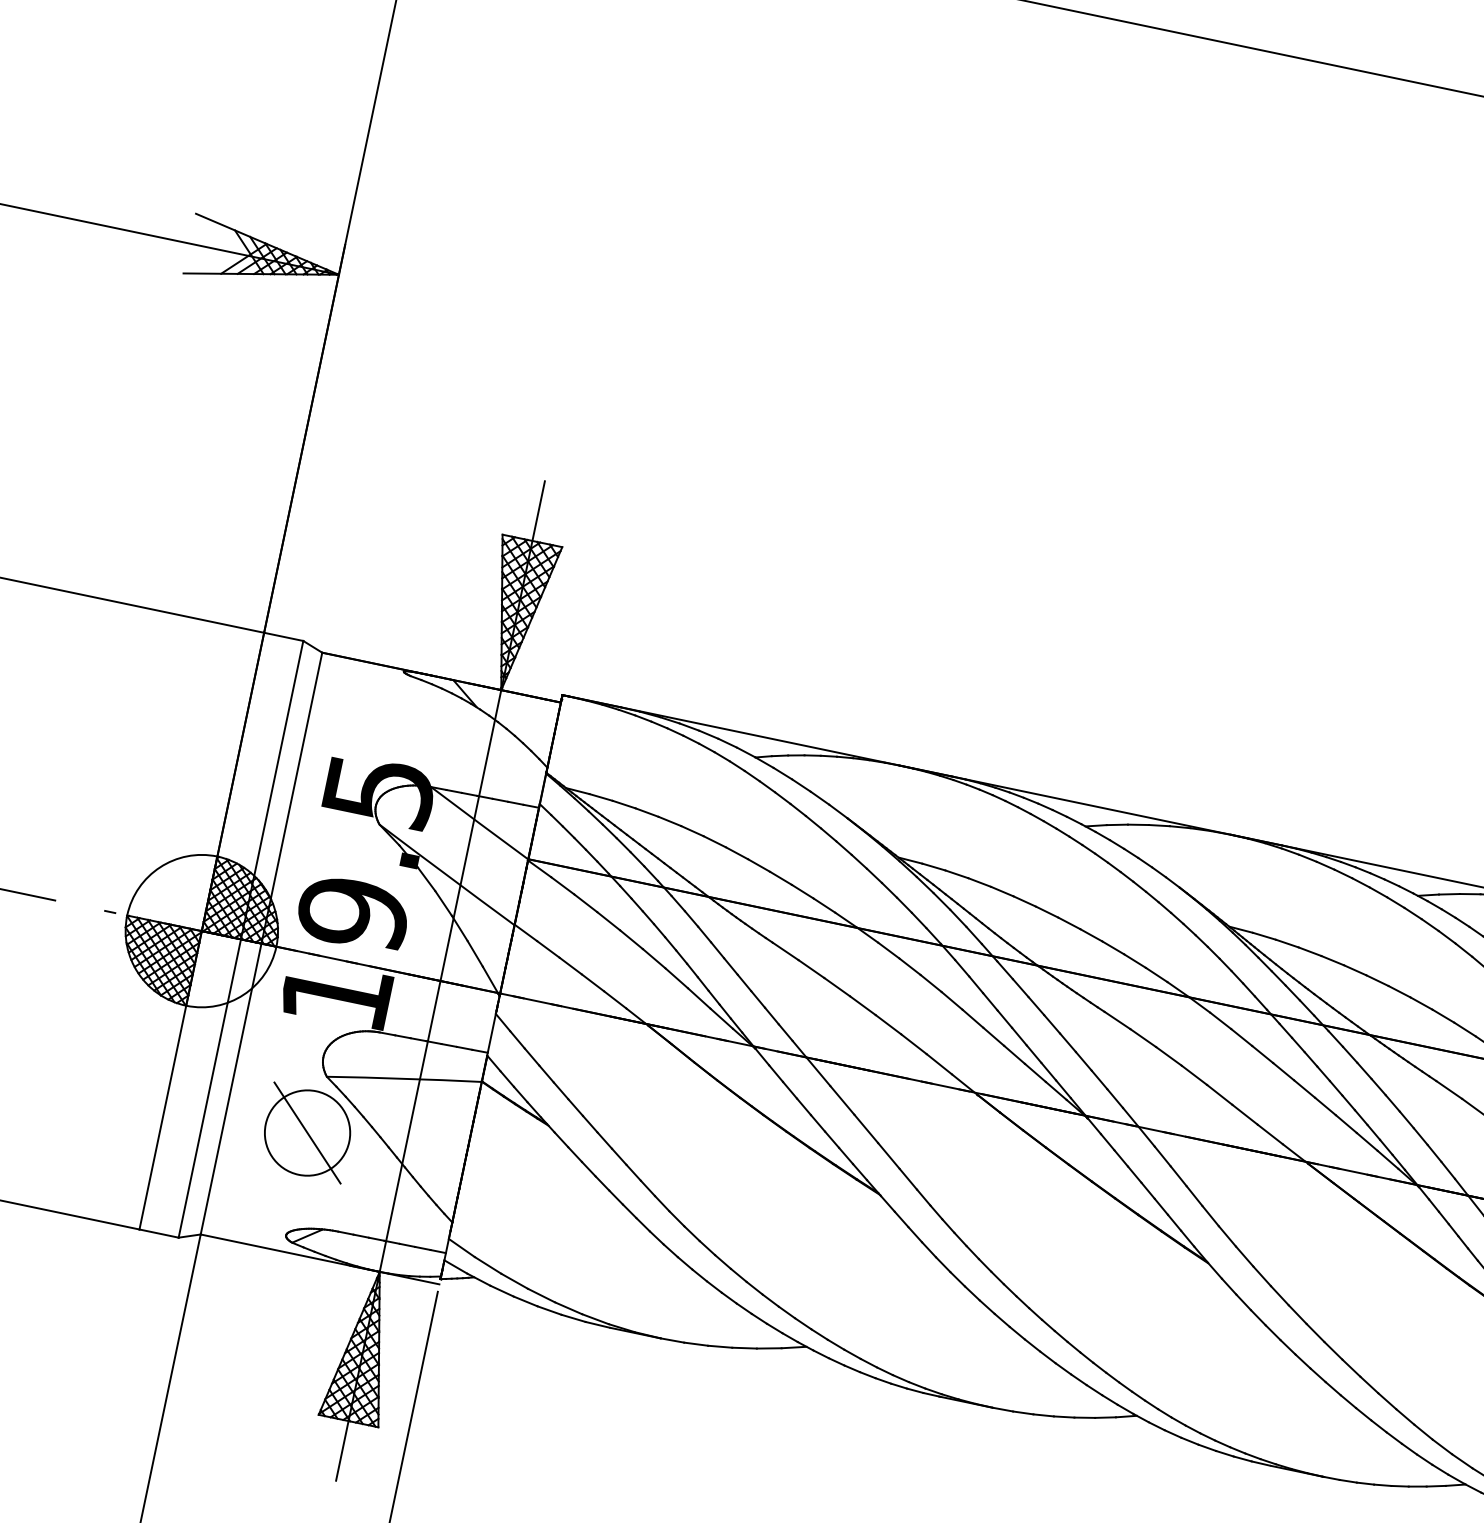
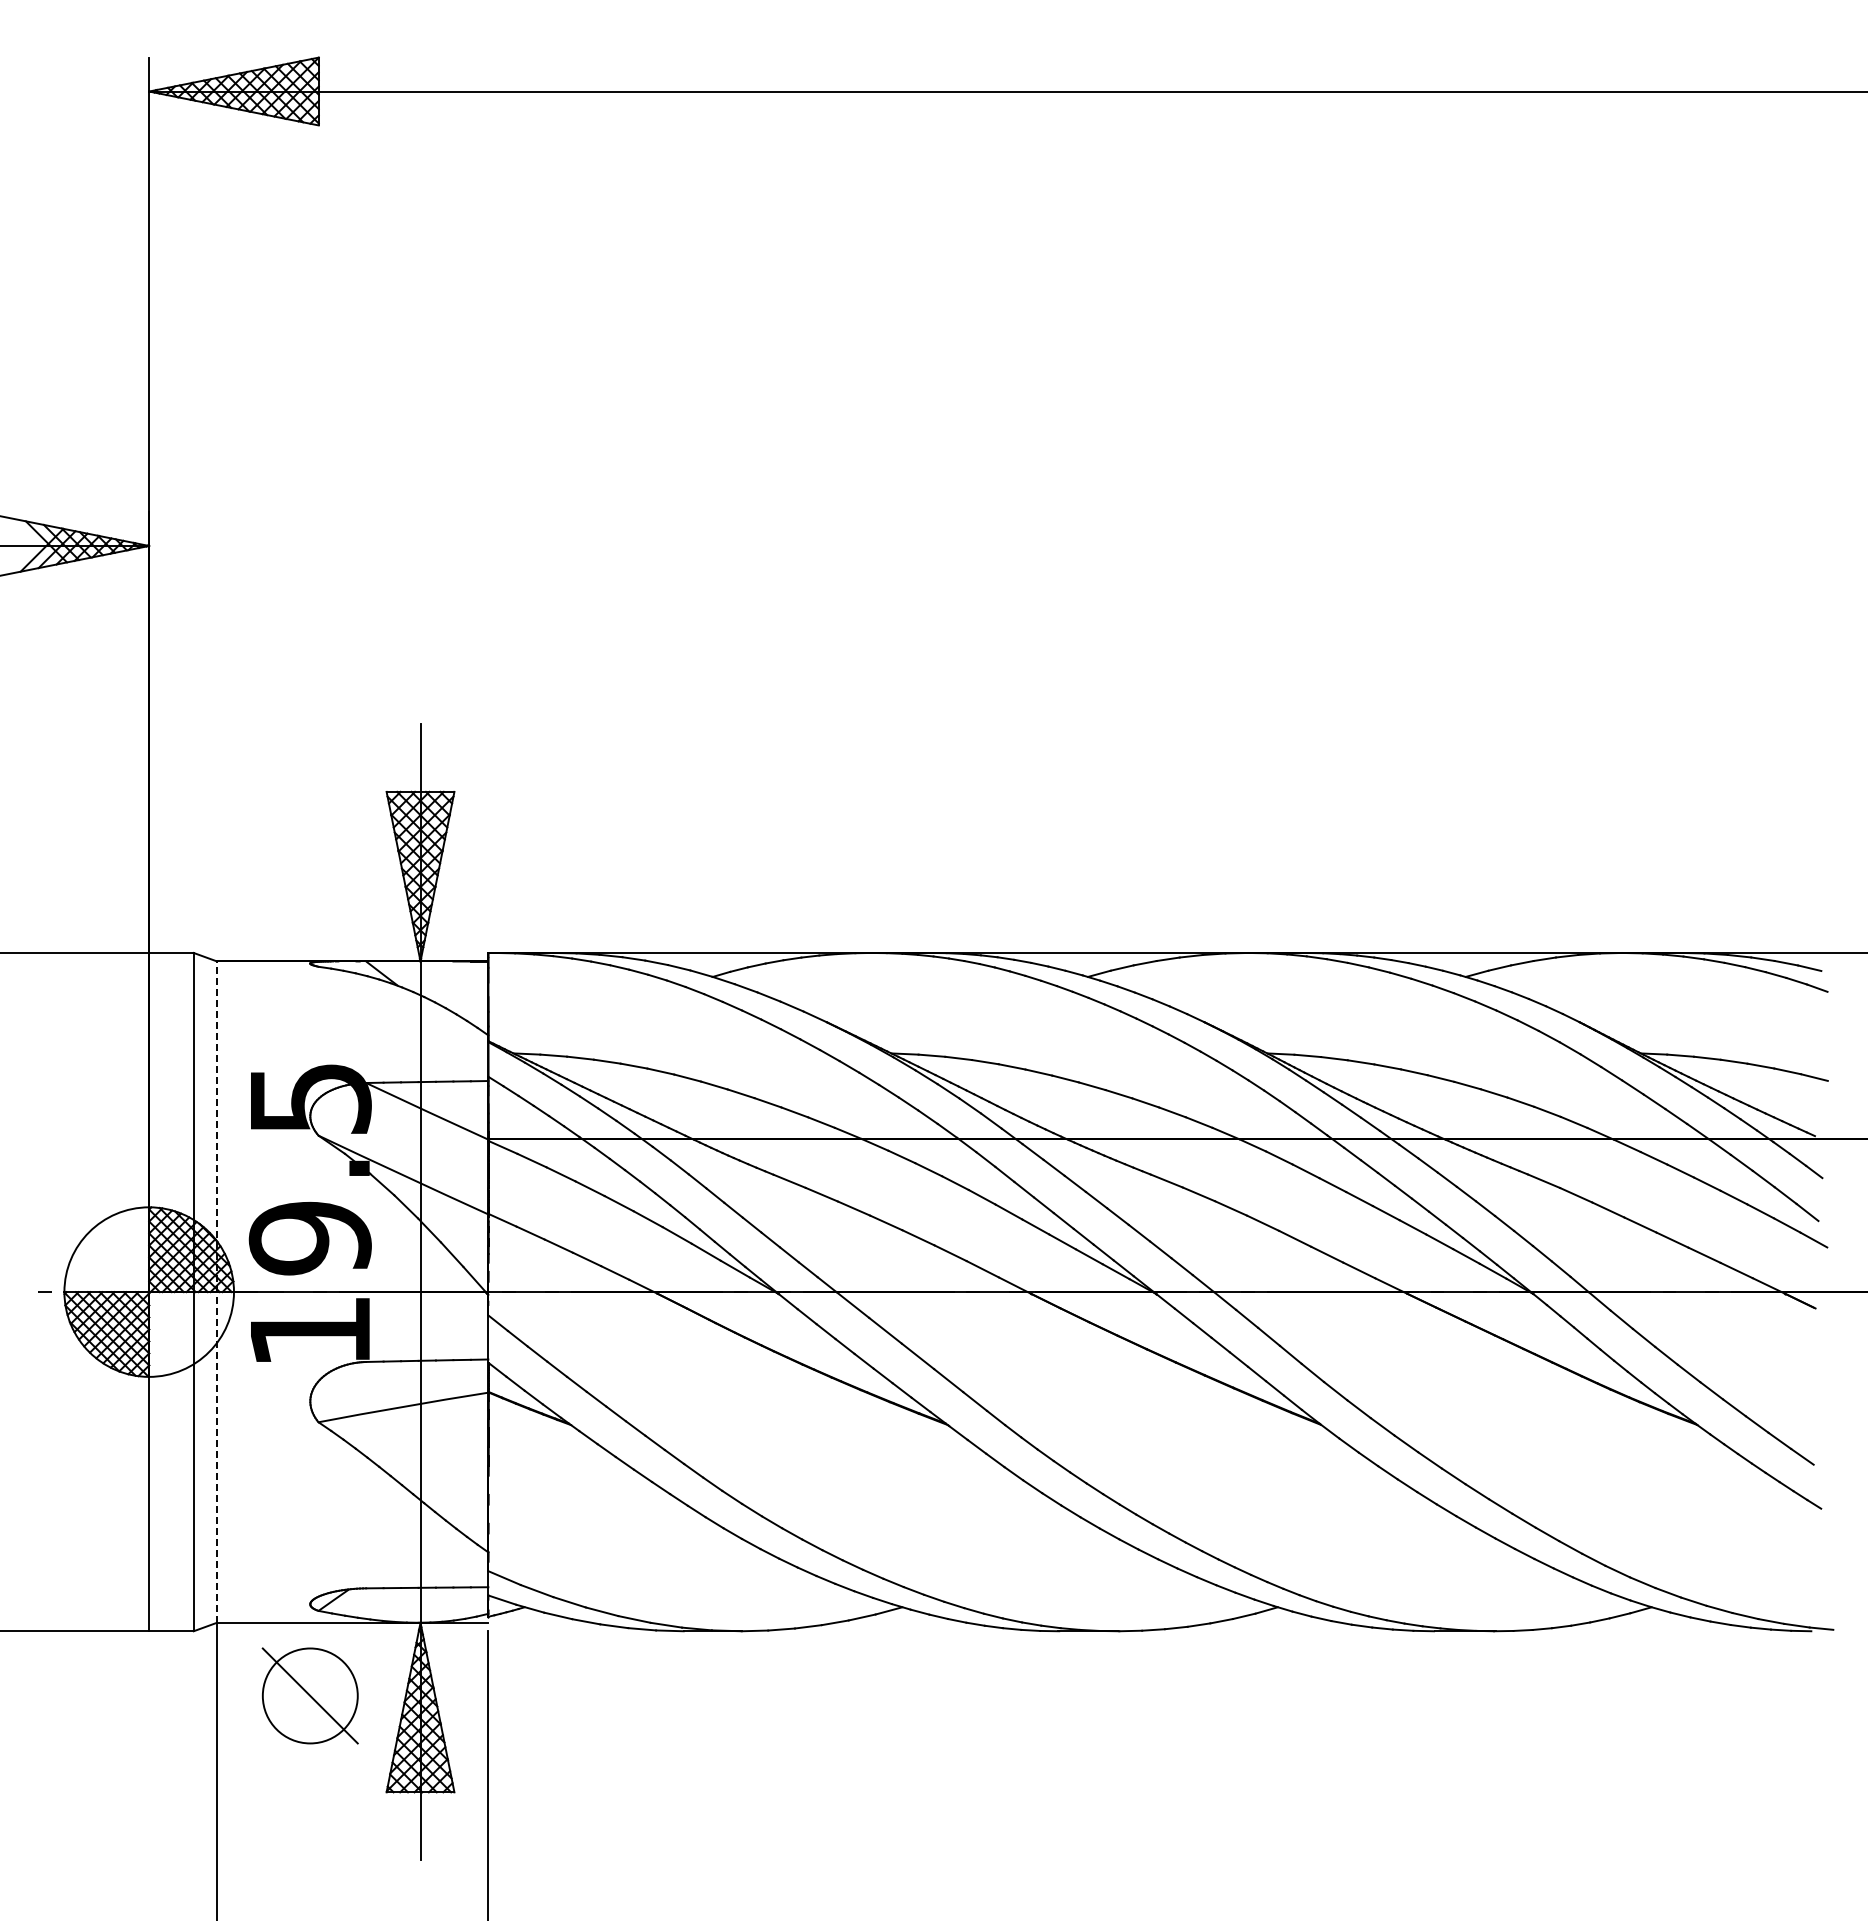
line: (261, 944) -> (217, 1292), solid -> dashed
part: (306, 1132) -> (309, 1695), moved

